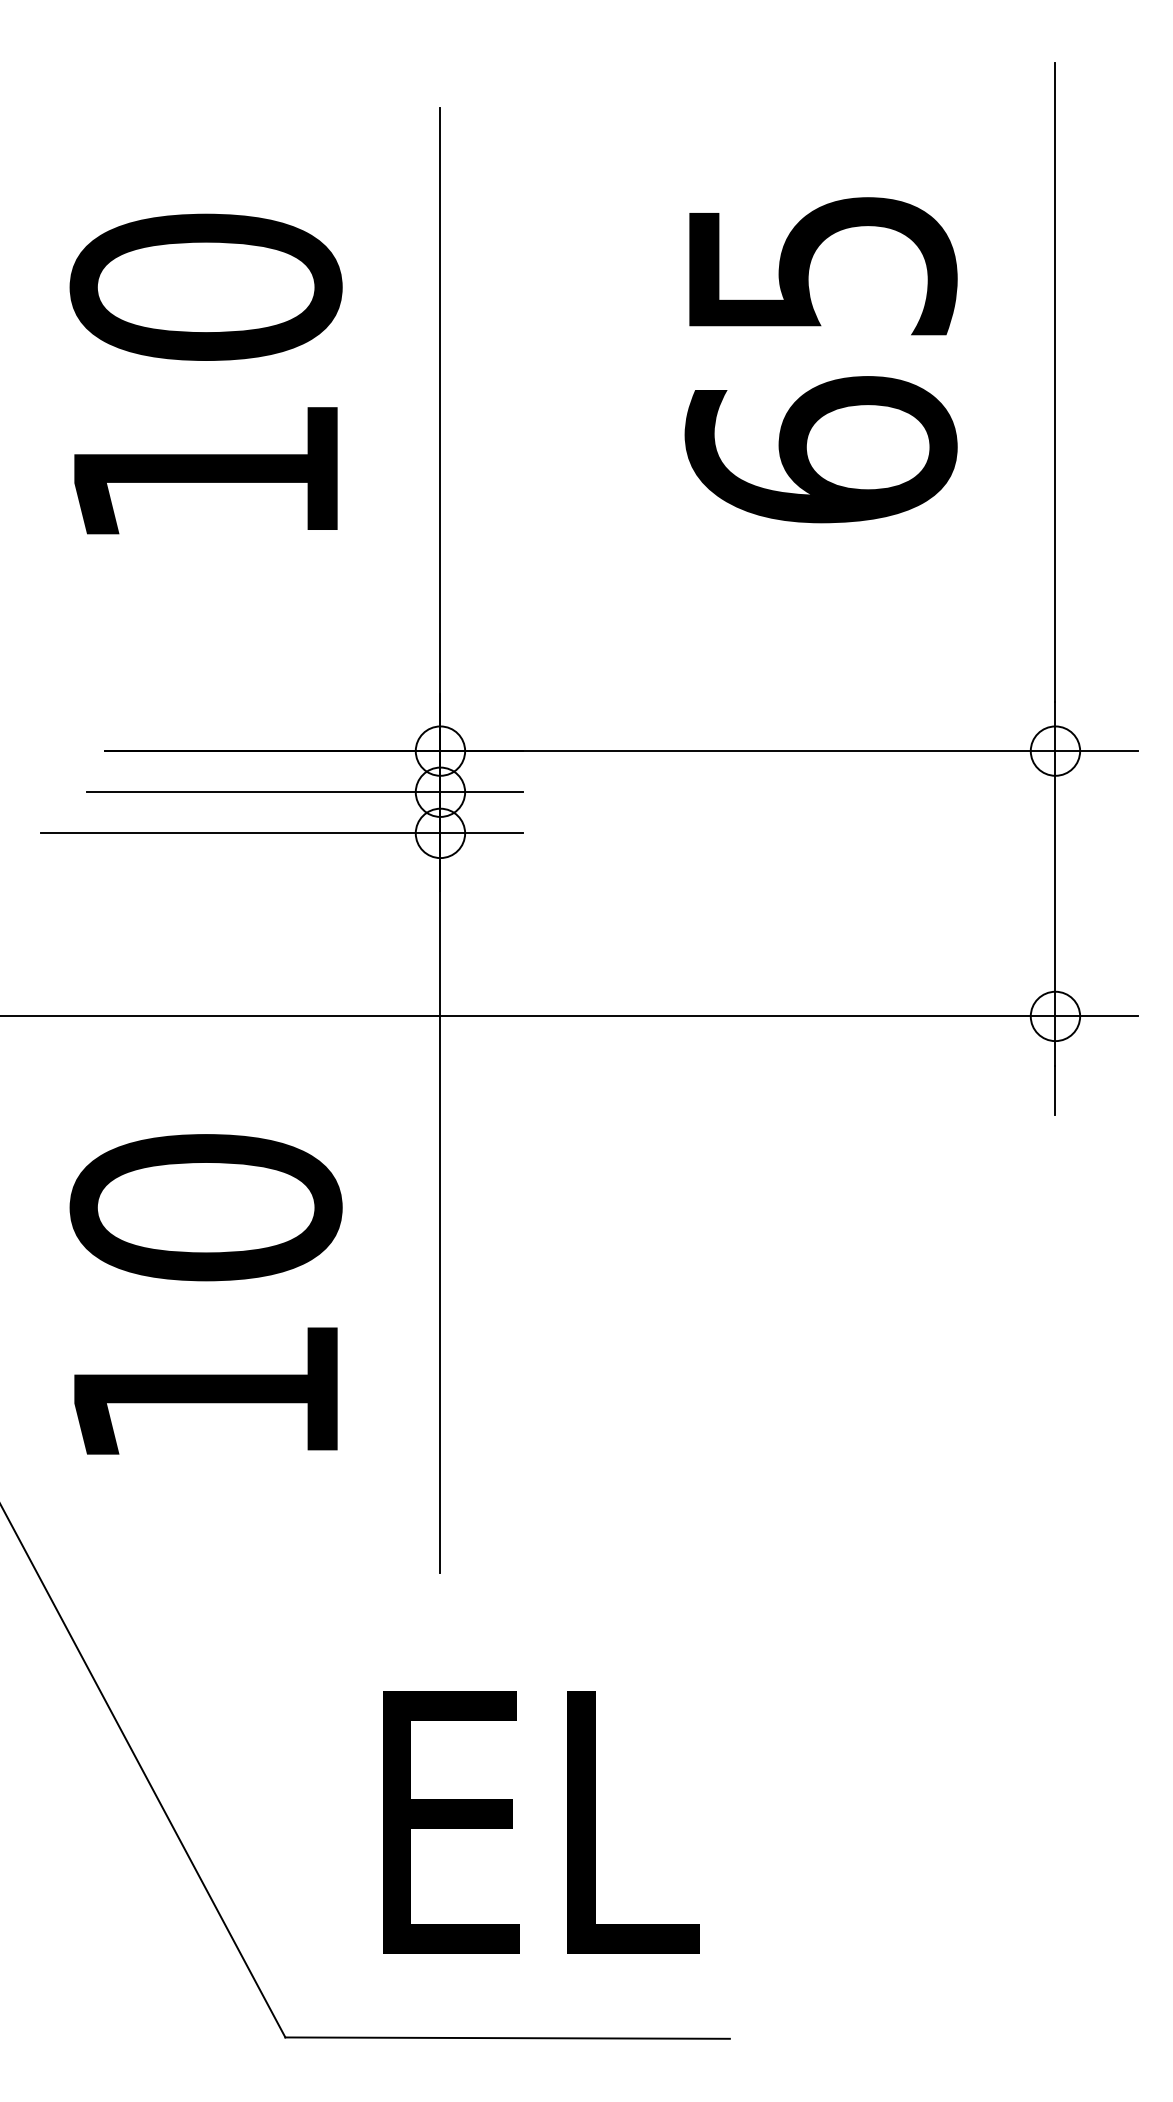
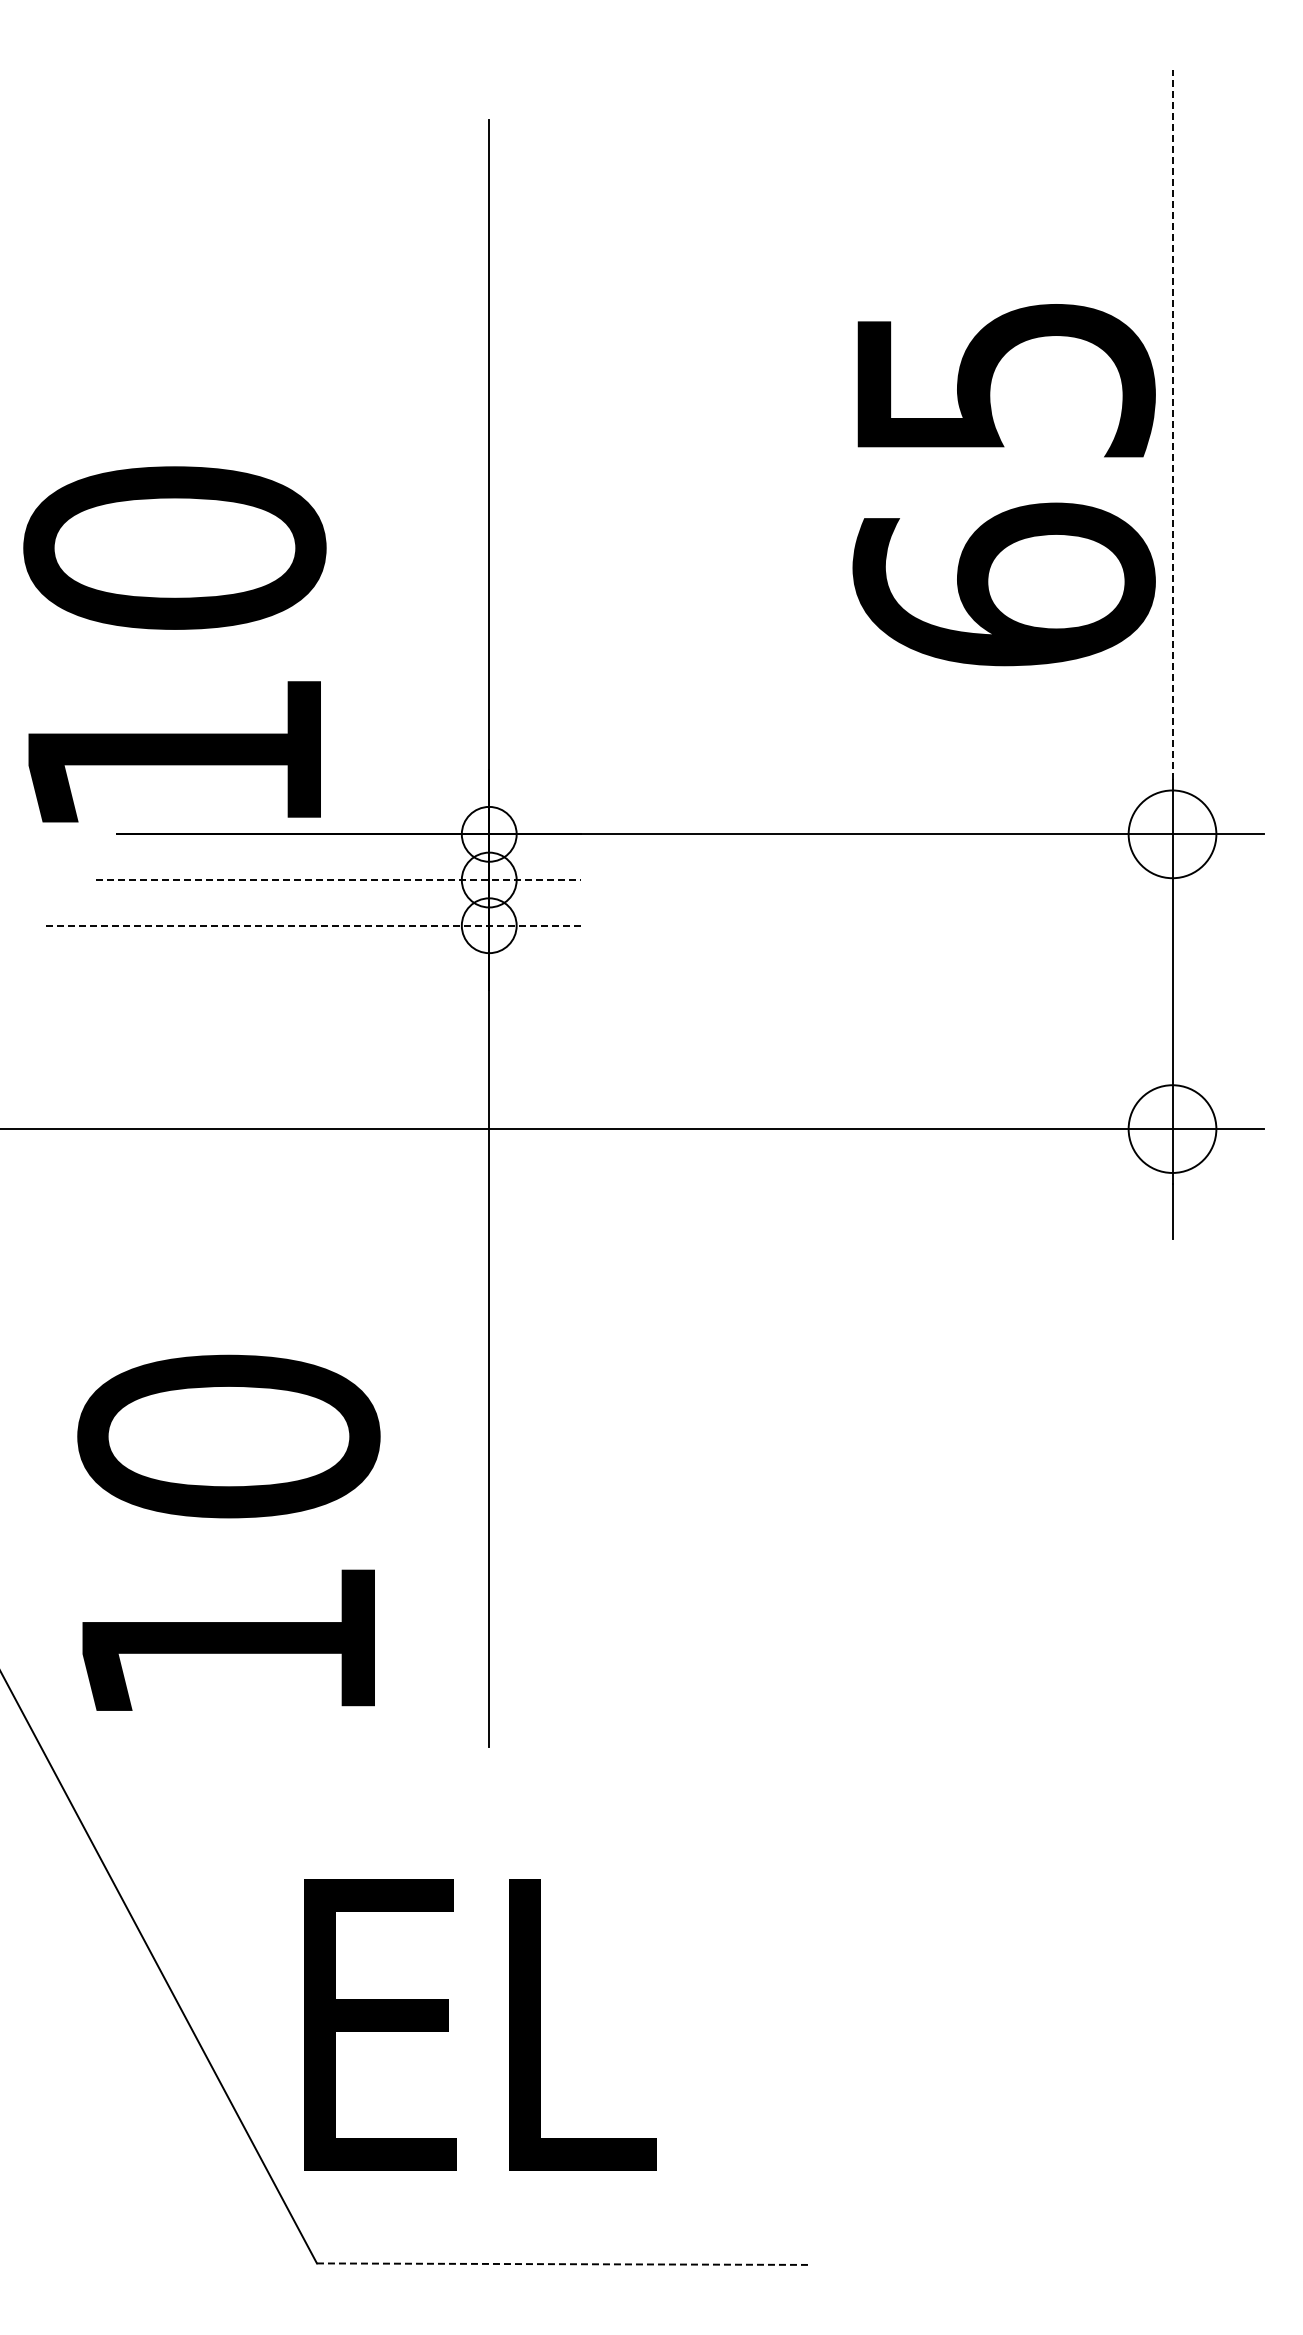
text: (820, 360) -> (1003, 485), moved
text: (205, 374) -> (174, 644), moved
line: (1055, 382) -> (1172, 424), solid -> dashed
circle: (1055, 750) -> (1172, 833), size x1.6
line: (304, 792) -> (338, 880), solid -> dashed
line: (282, 833) -> (313, 925), solid -> dashed
circle: (1055, 1015) -> (1172, 1128), size x1.6
text: (205, 1294) -> (228, 1532), moved
text: (541, 1822) -> (480, 2024), moved
line: (507, 2038) -> (563, 2264), solid -> dashed

